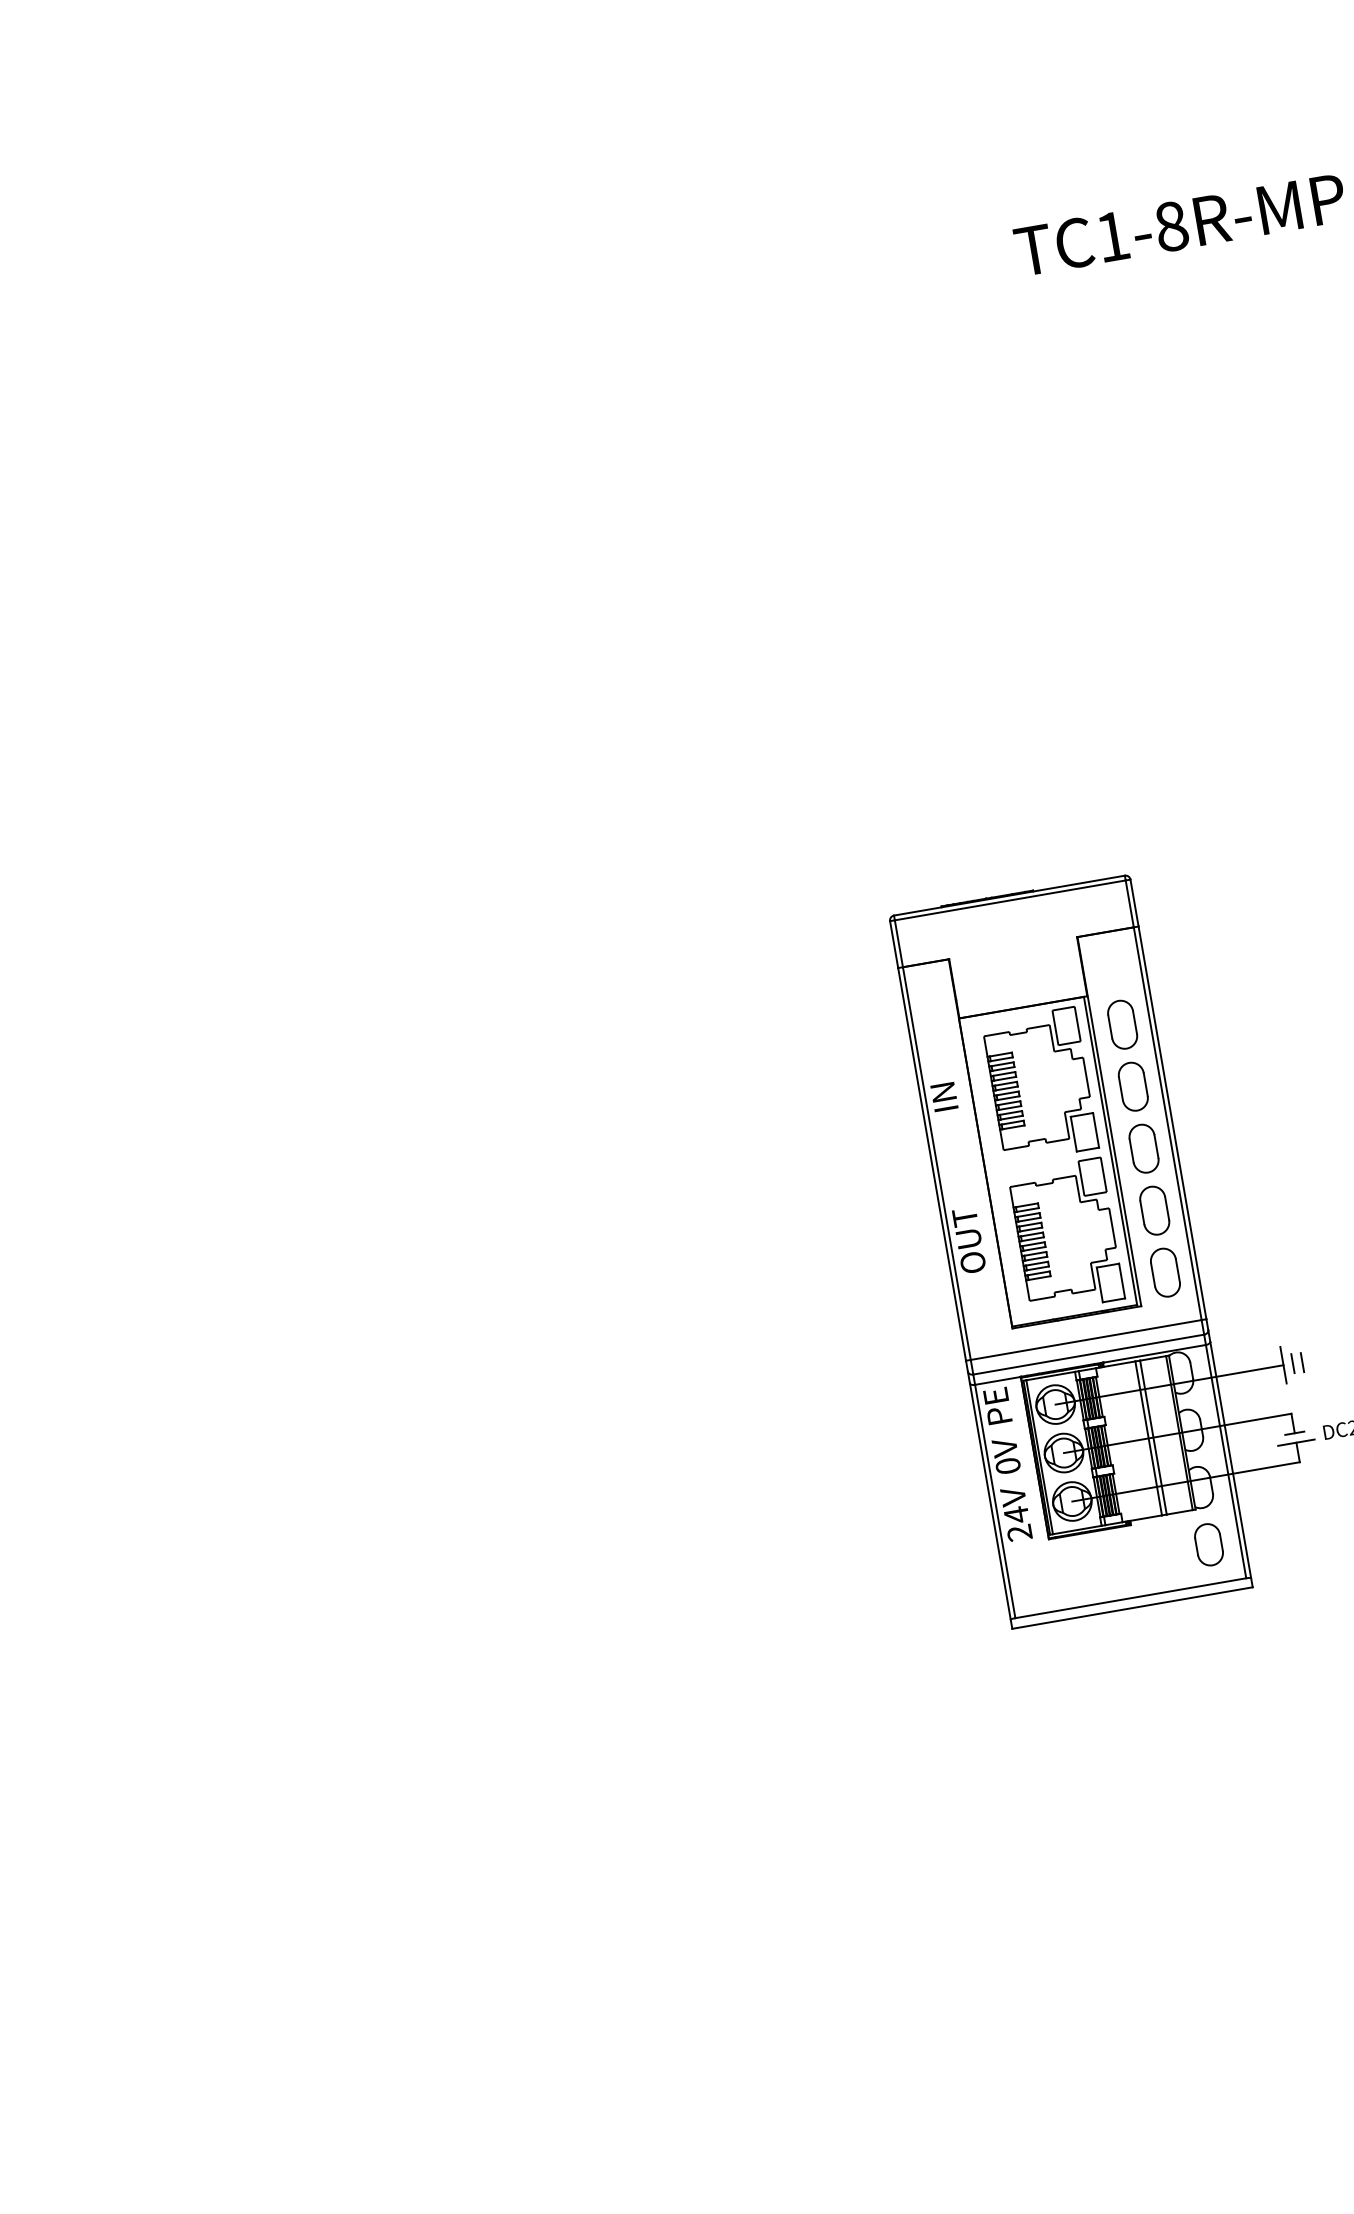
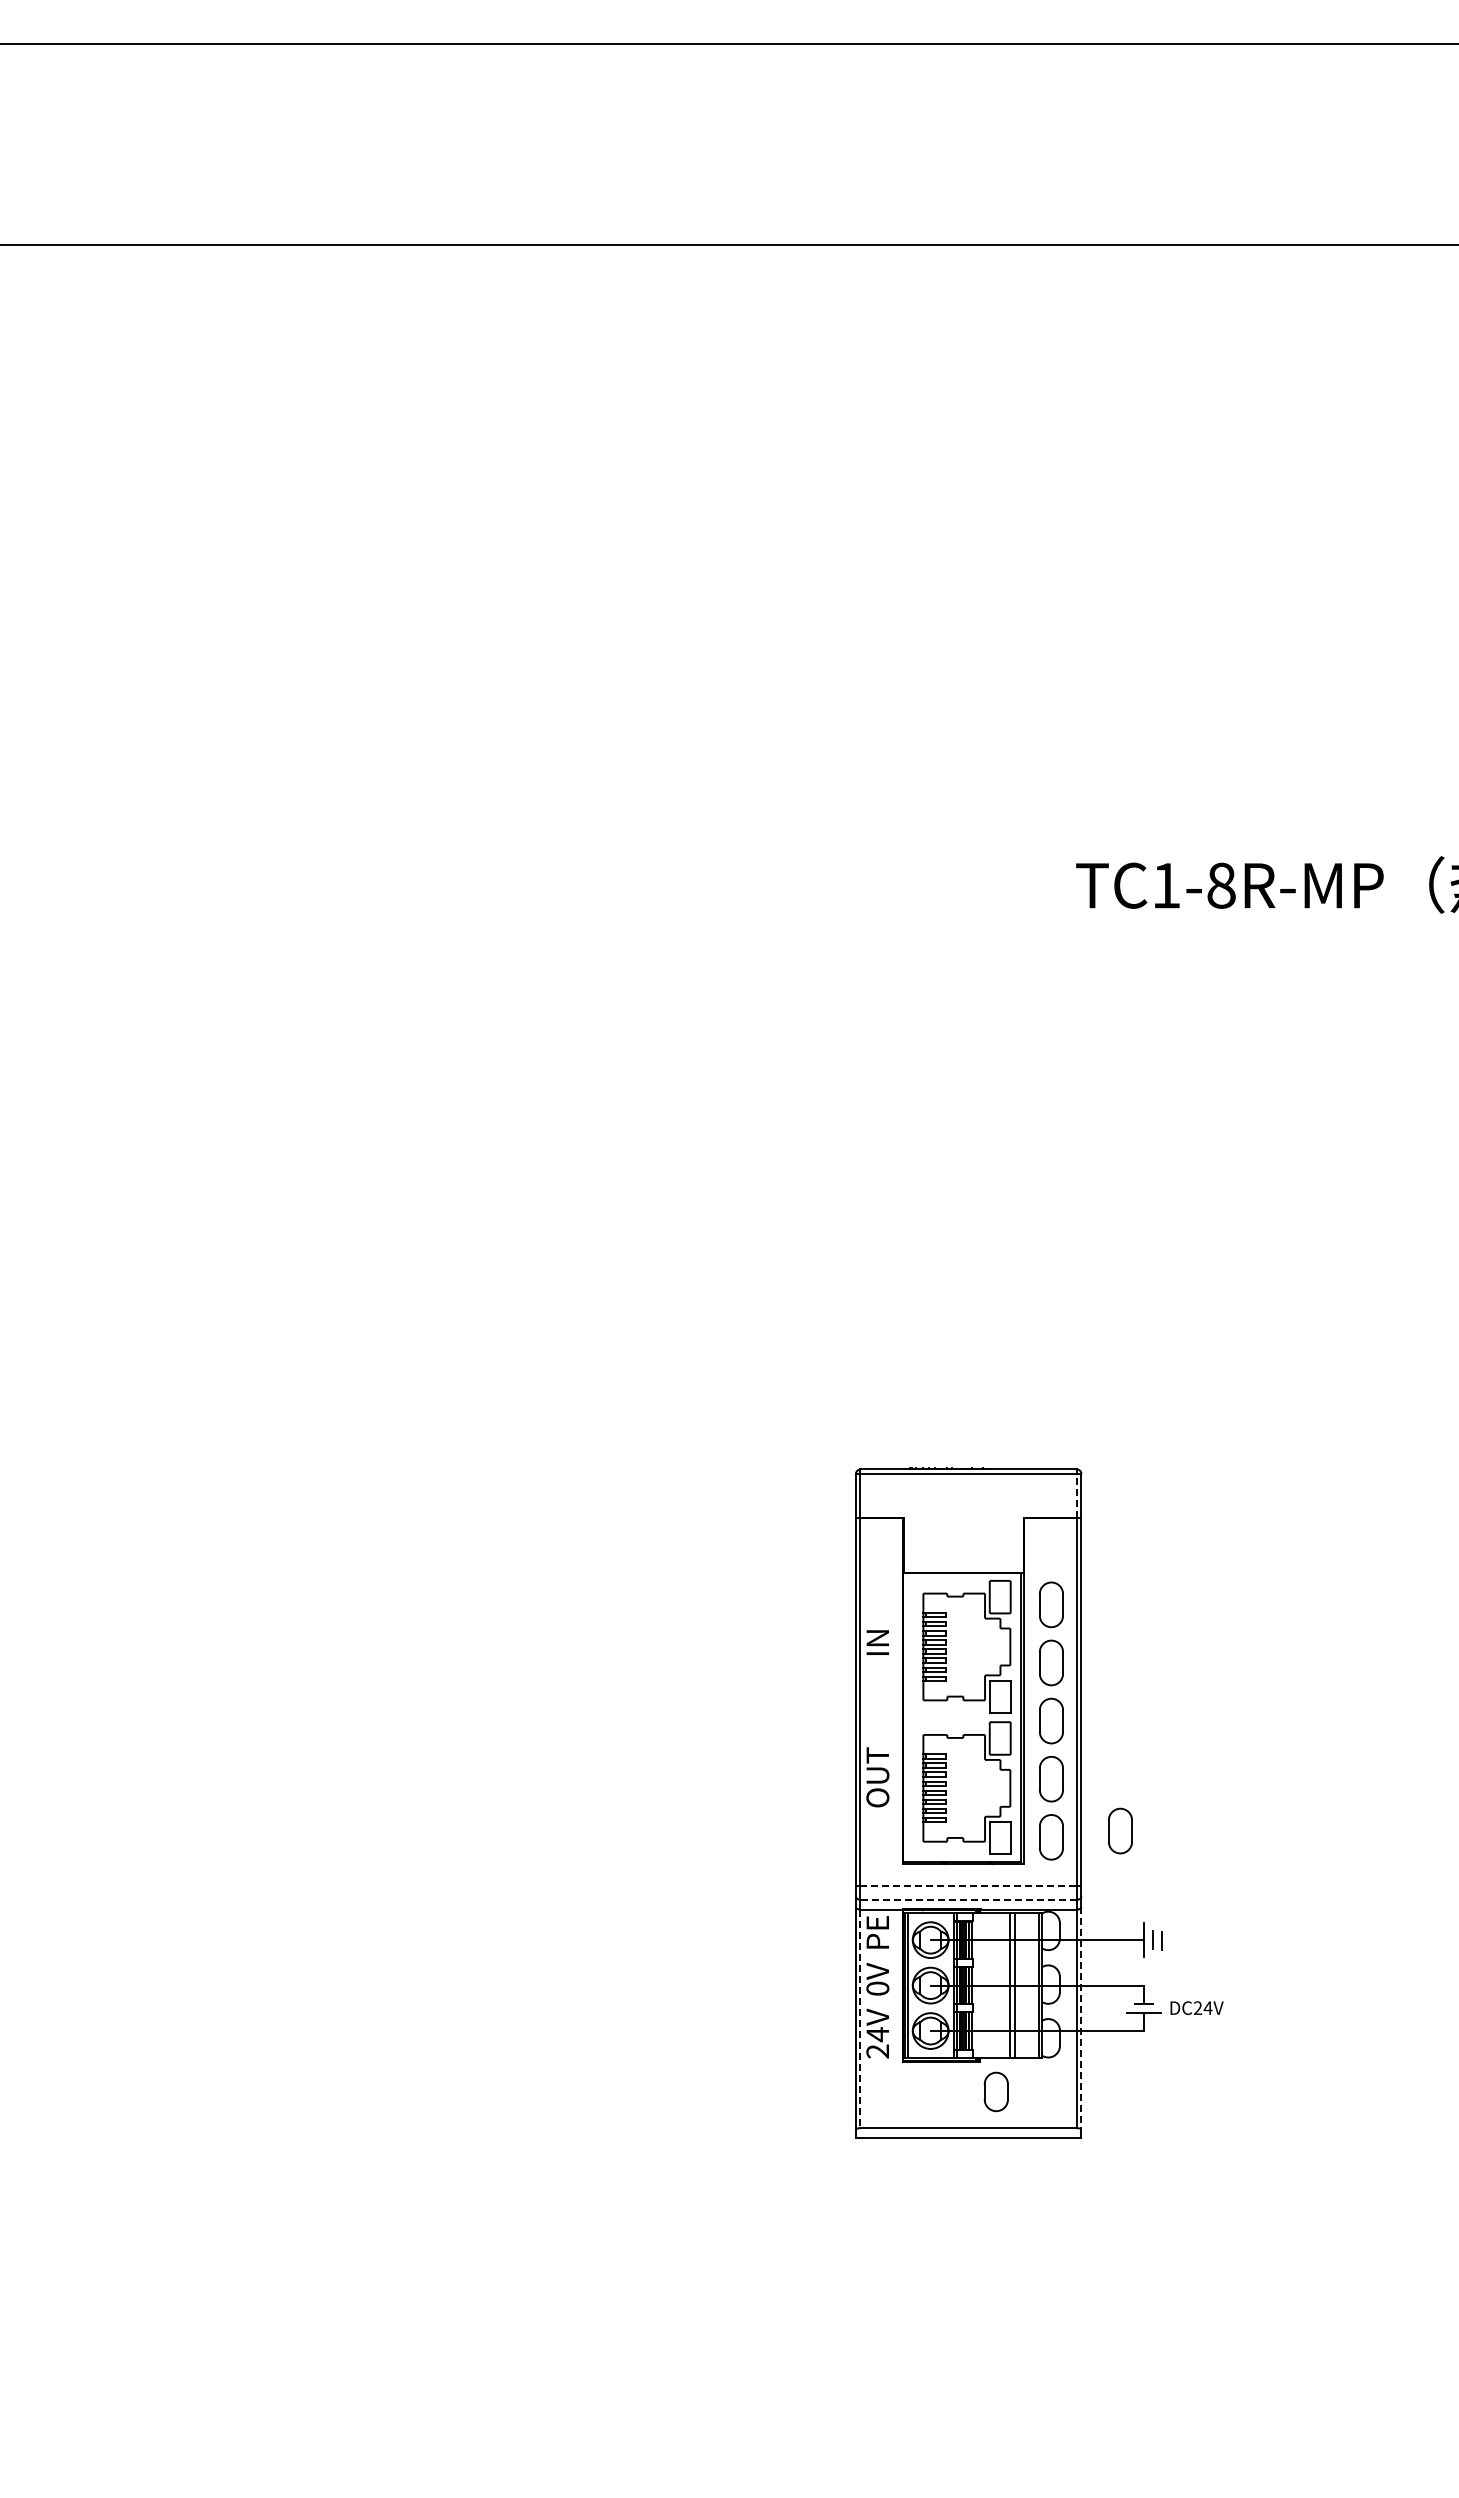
line: (1129, 903) -> (1076, 1495), solid -> dashed
part: (1237, 1252) -> (1120, 1830), added
line: (1087, 1340) -> (969, 1886), solid -> dashed
line: (1088, 1354) -> (968, 1899), solid -> dashed
line: (1230, 1460) -> (1081, 2018), solid -> dashed
line: (995, 1502) -> (860, 2019), solid -> dashed
part: (1208, 1544) -> (995, 2091), moved

